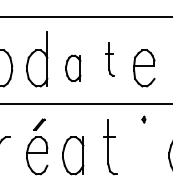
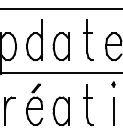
part: (110, 59) -> (88, 40), size x1.67
part: (73, 68) -> (61, 46), size x1.43
line: (144, 155) -> (113, 111), added

